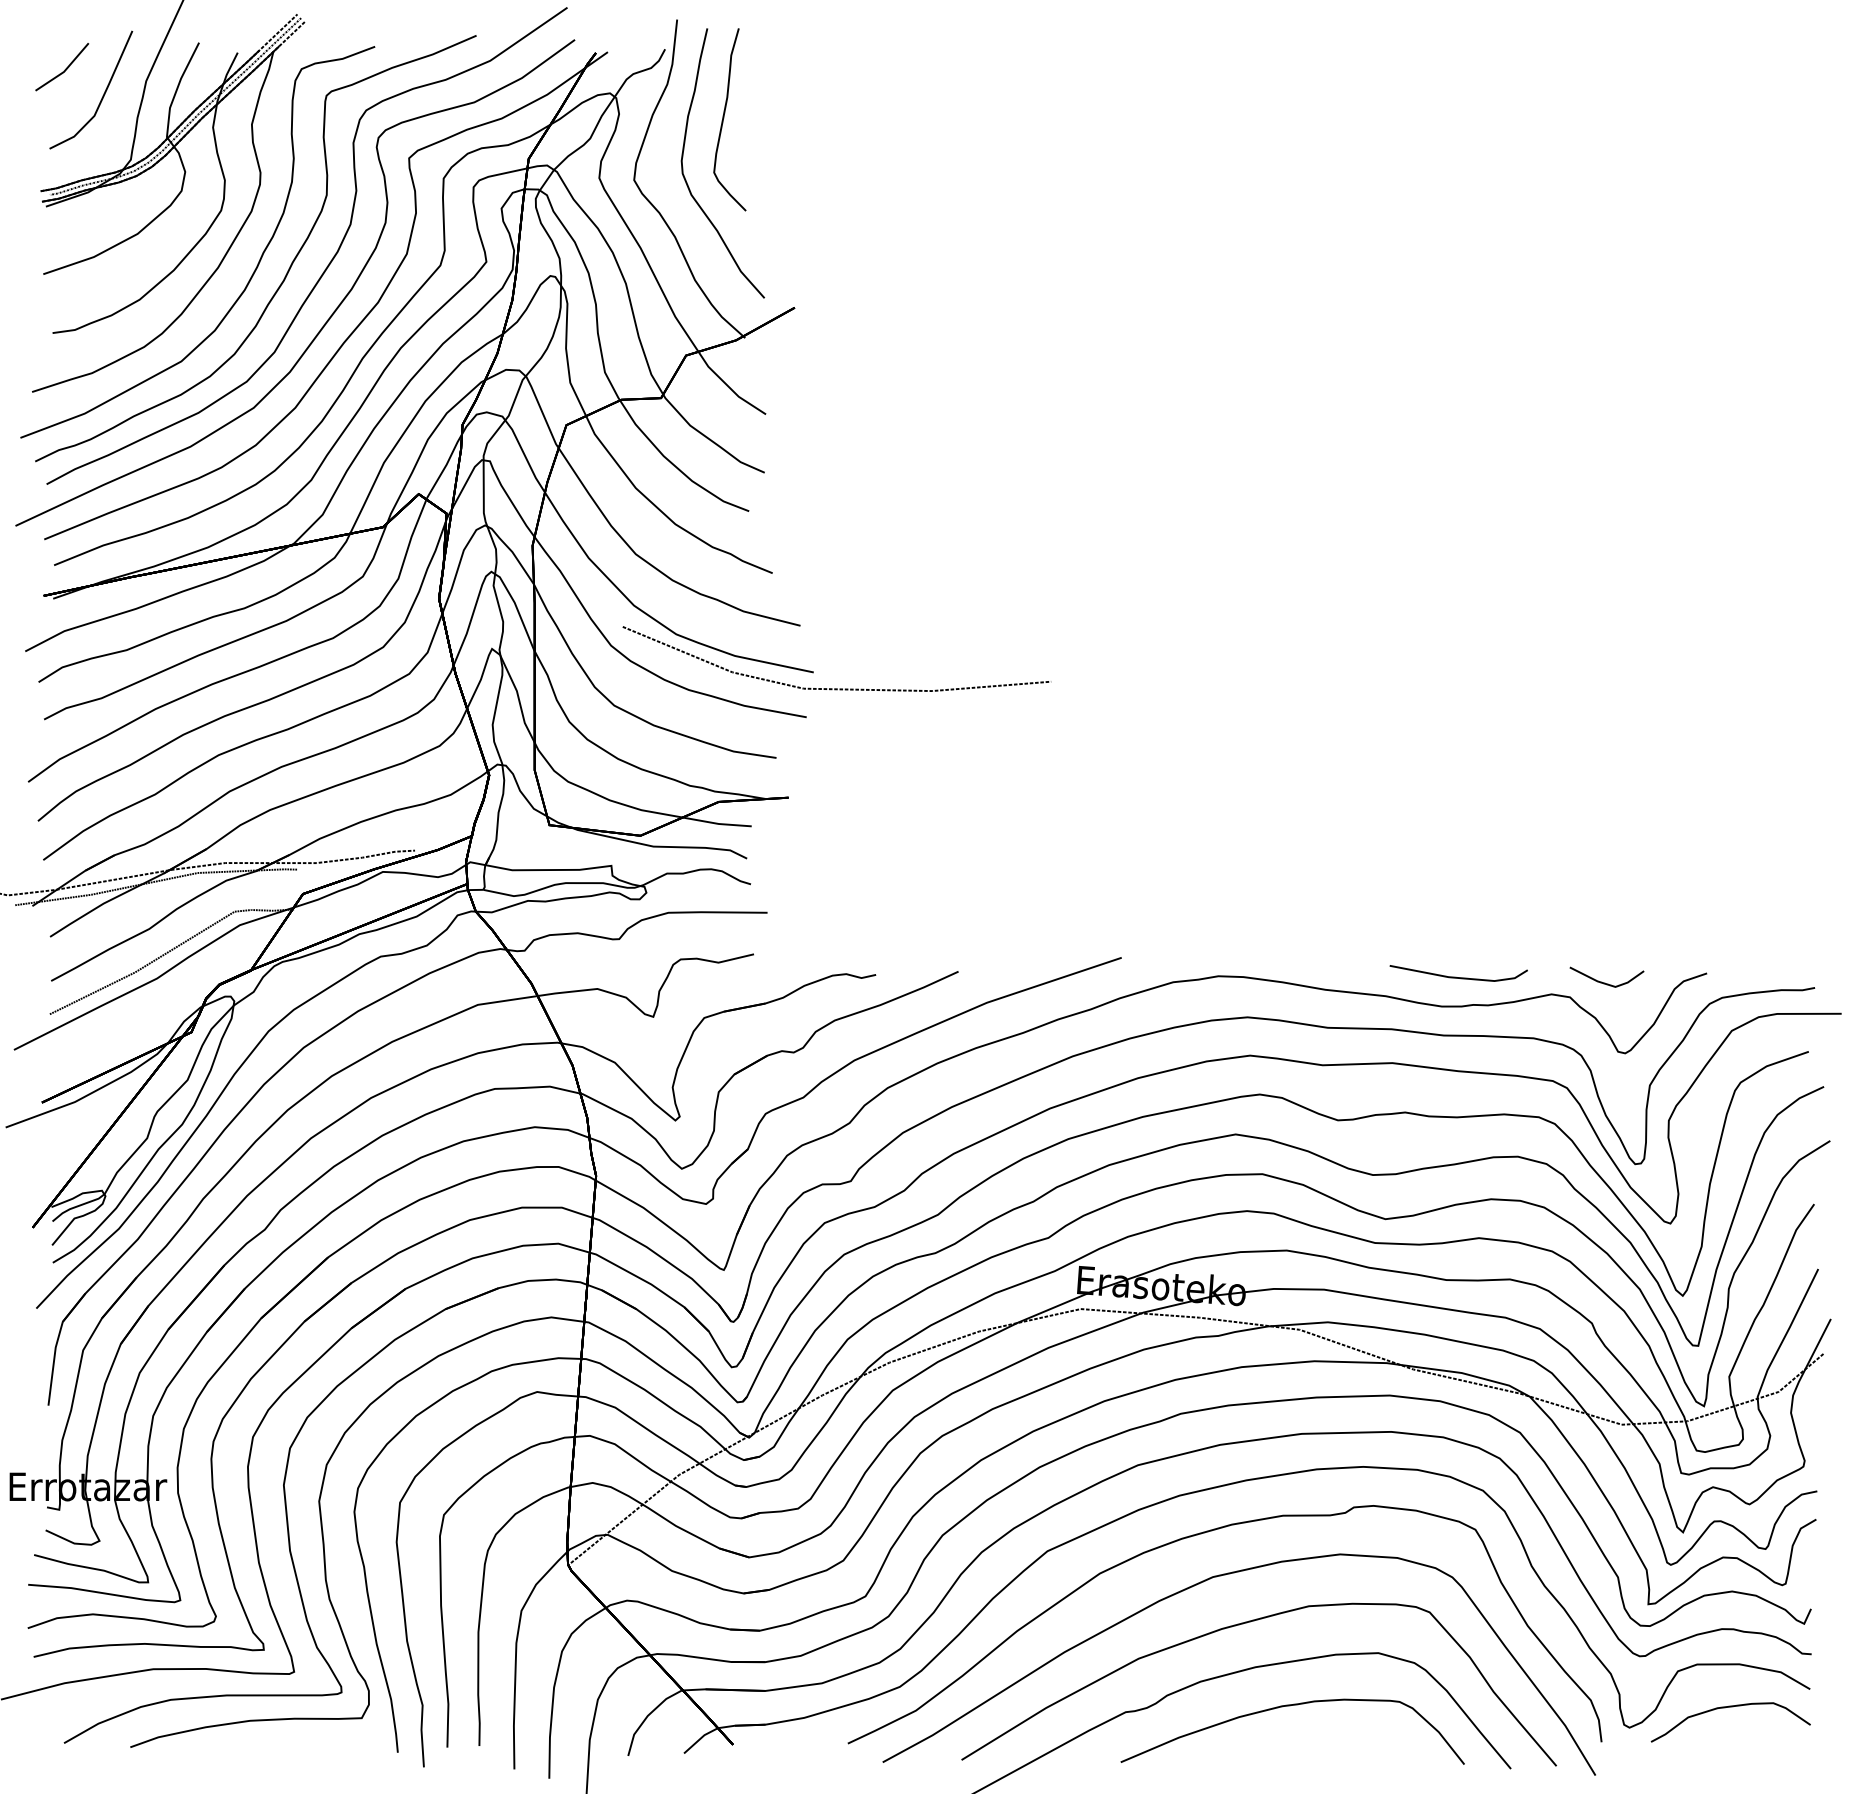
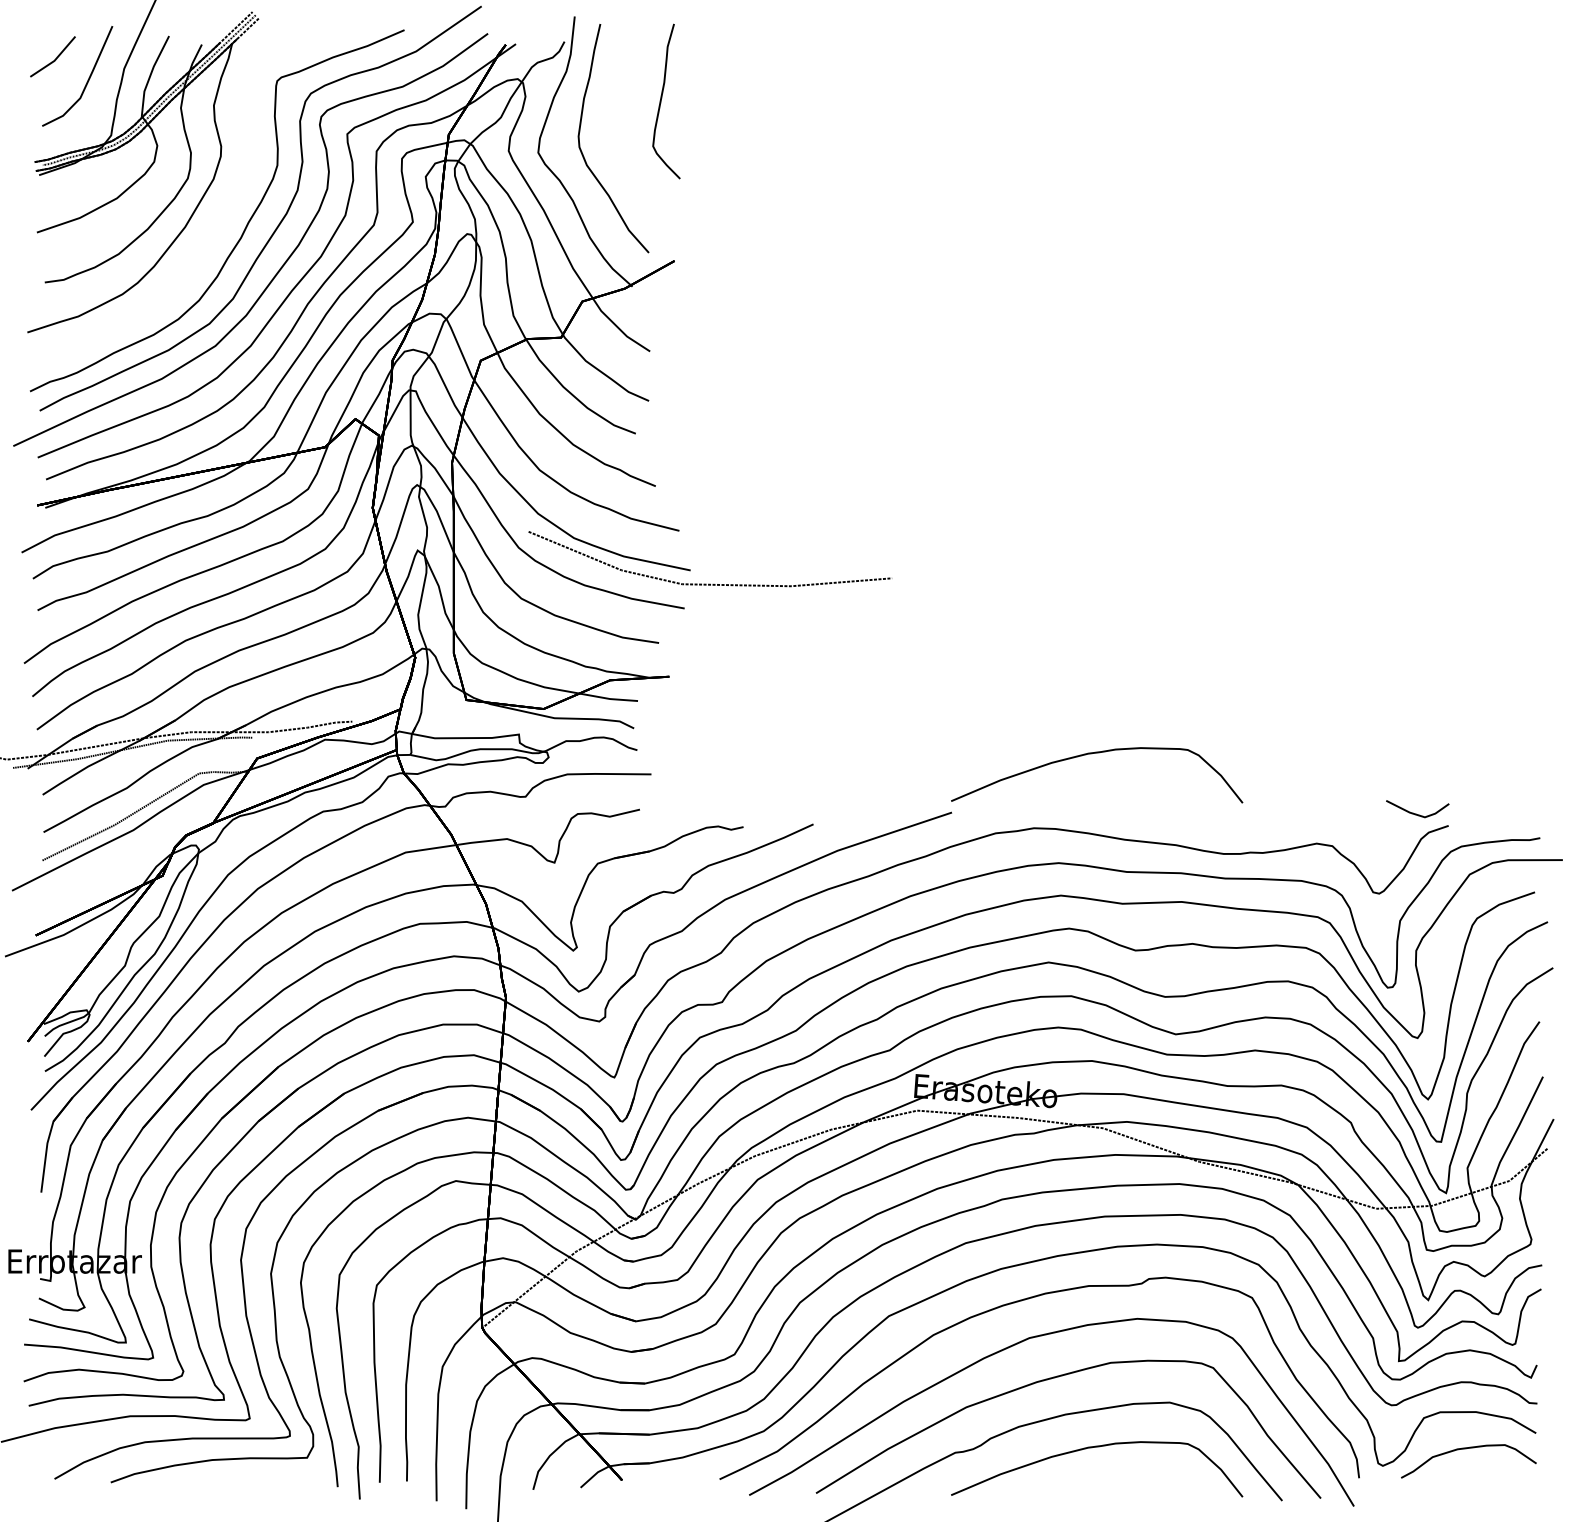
curve: (725, 116) -> (662, 98), moved
curve: (253, 270) -> (215, 229), removed
part: (1286, 889) -> (1091, 754), added
line: (1458, 976) -> (1237, 828), removed
line: (1605, 982) -> (1416, 813), moved

